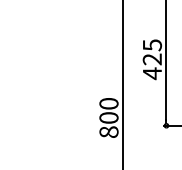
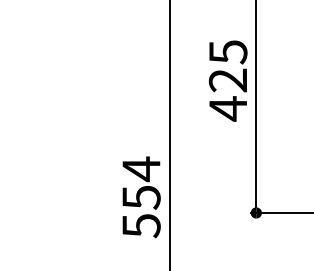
text: (108, 117) -> (140, 196), 800 -> 554

